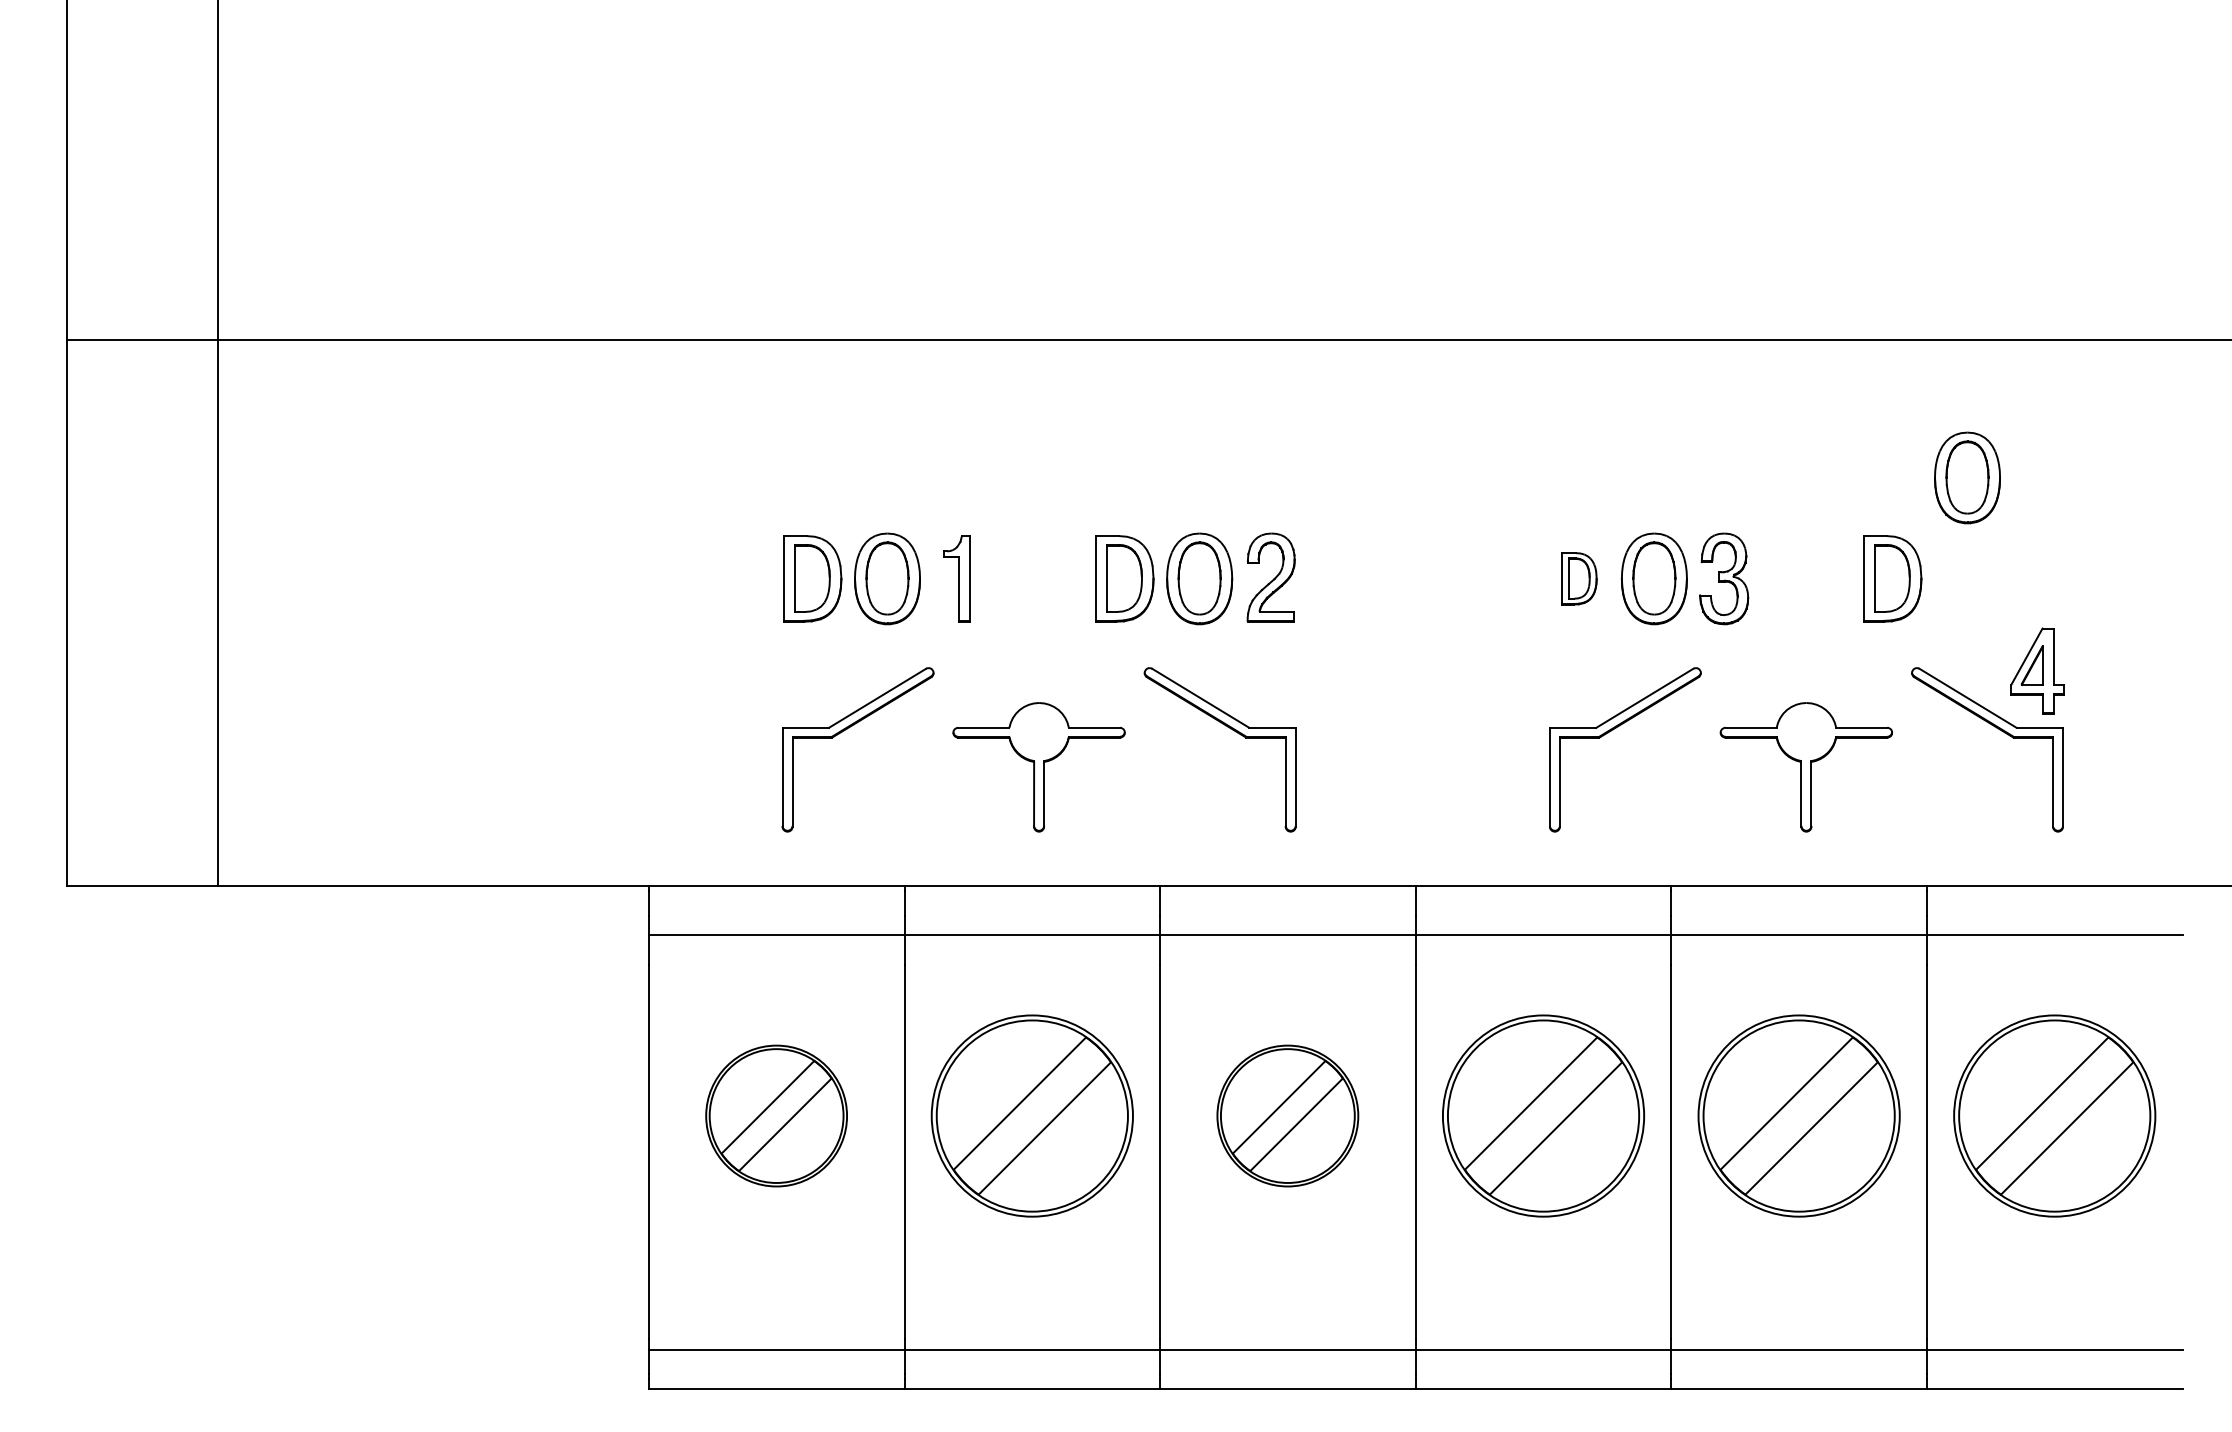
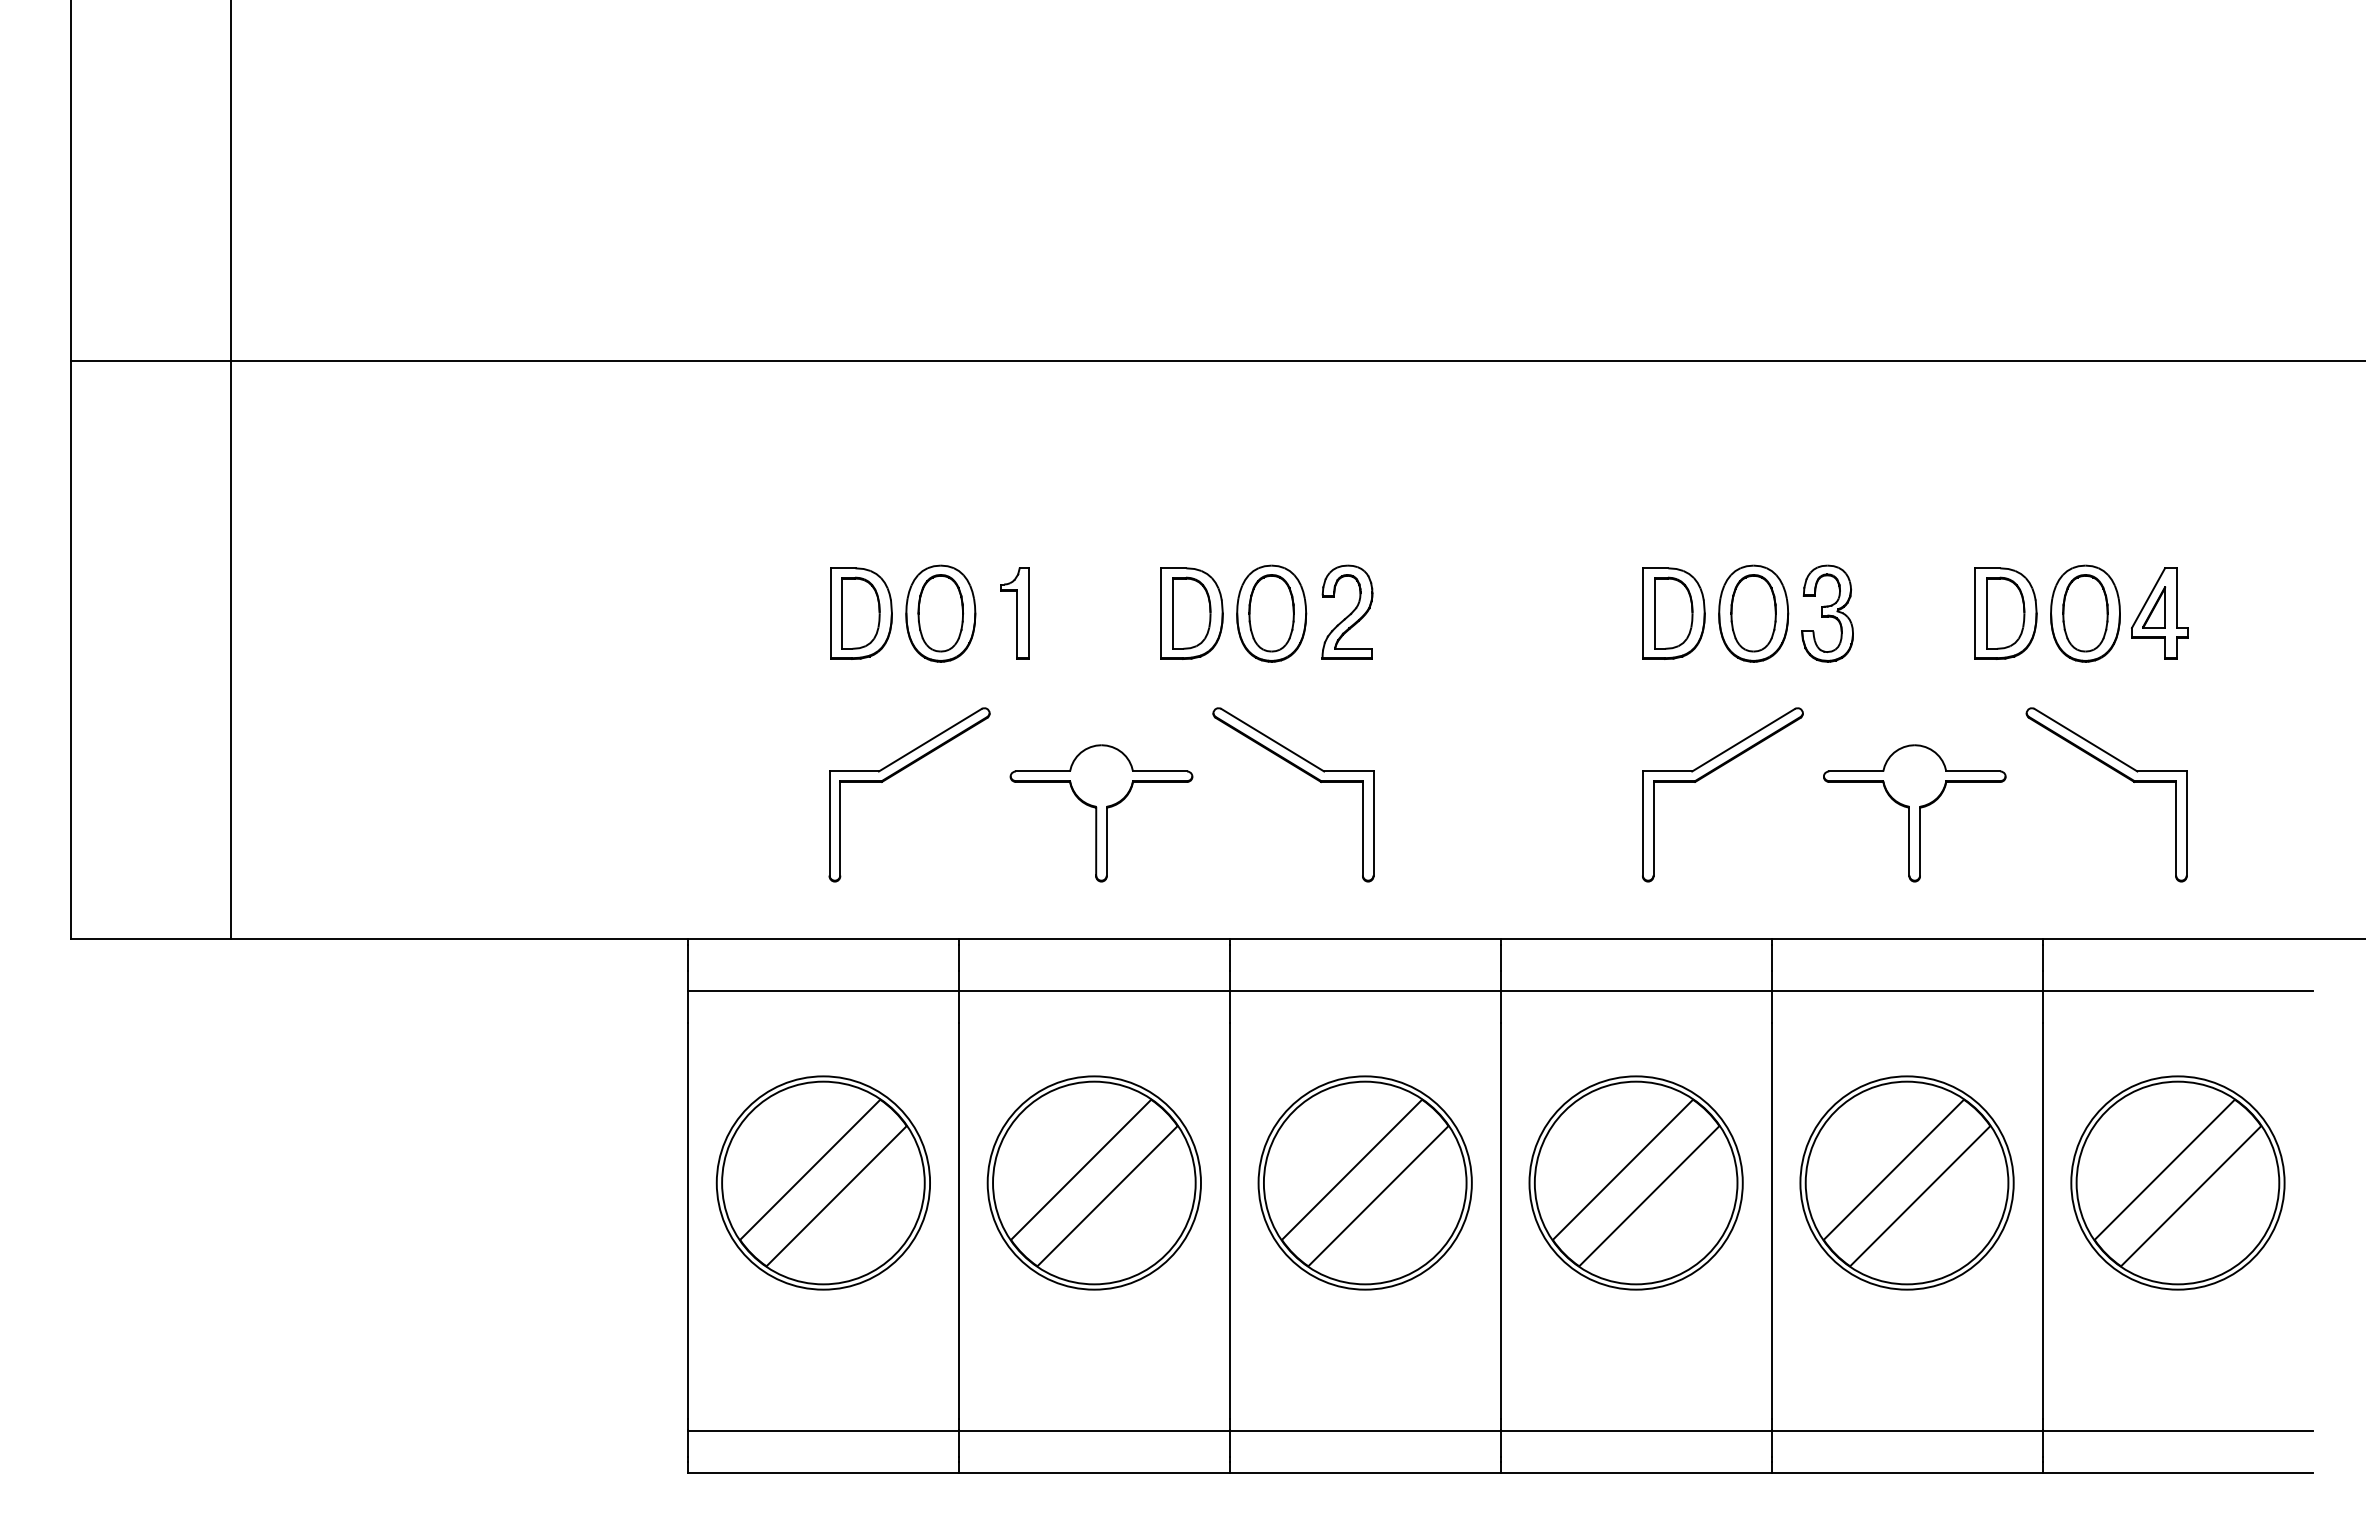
part: (1967, 477) -> (2085, 613), moved
part: (1578, 578) -> (1673, 613), size x1.67
part: (2037, 671) -> (2159, 613), moved
part: (775, 1115) -> (822, 1182), size x1.43
part: (1287, 1115) -> (1364, 1182), size x1.43

